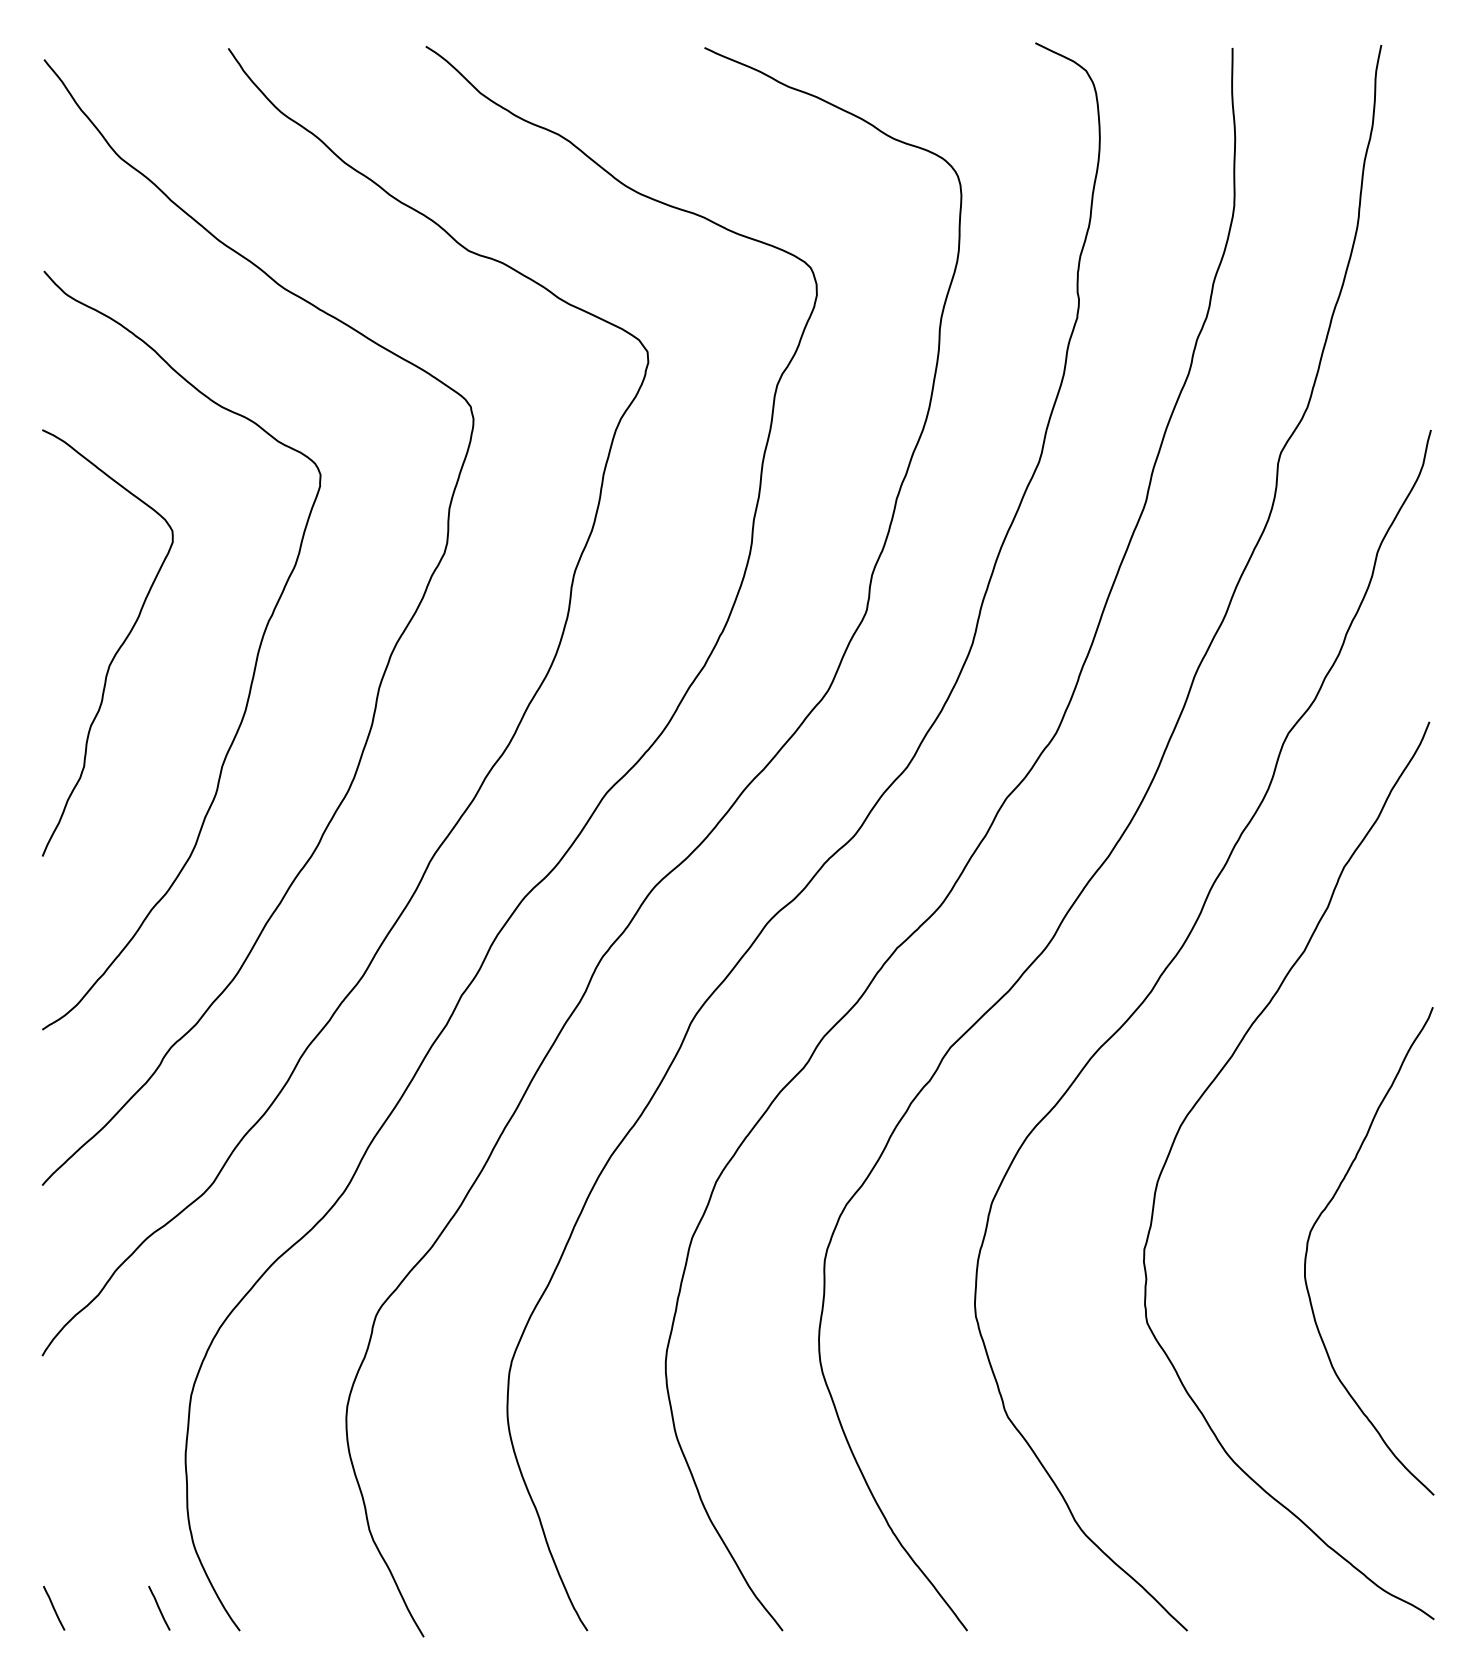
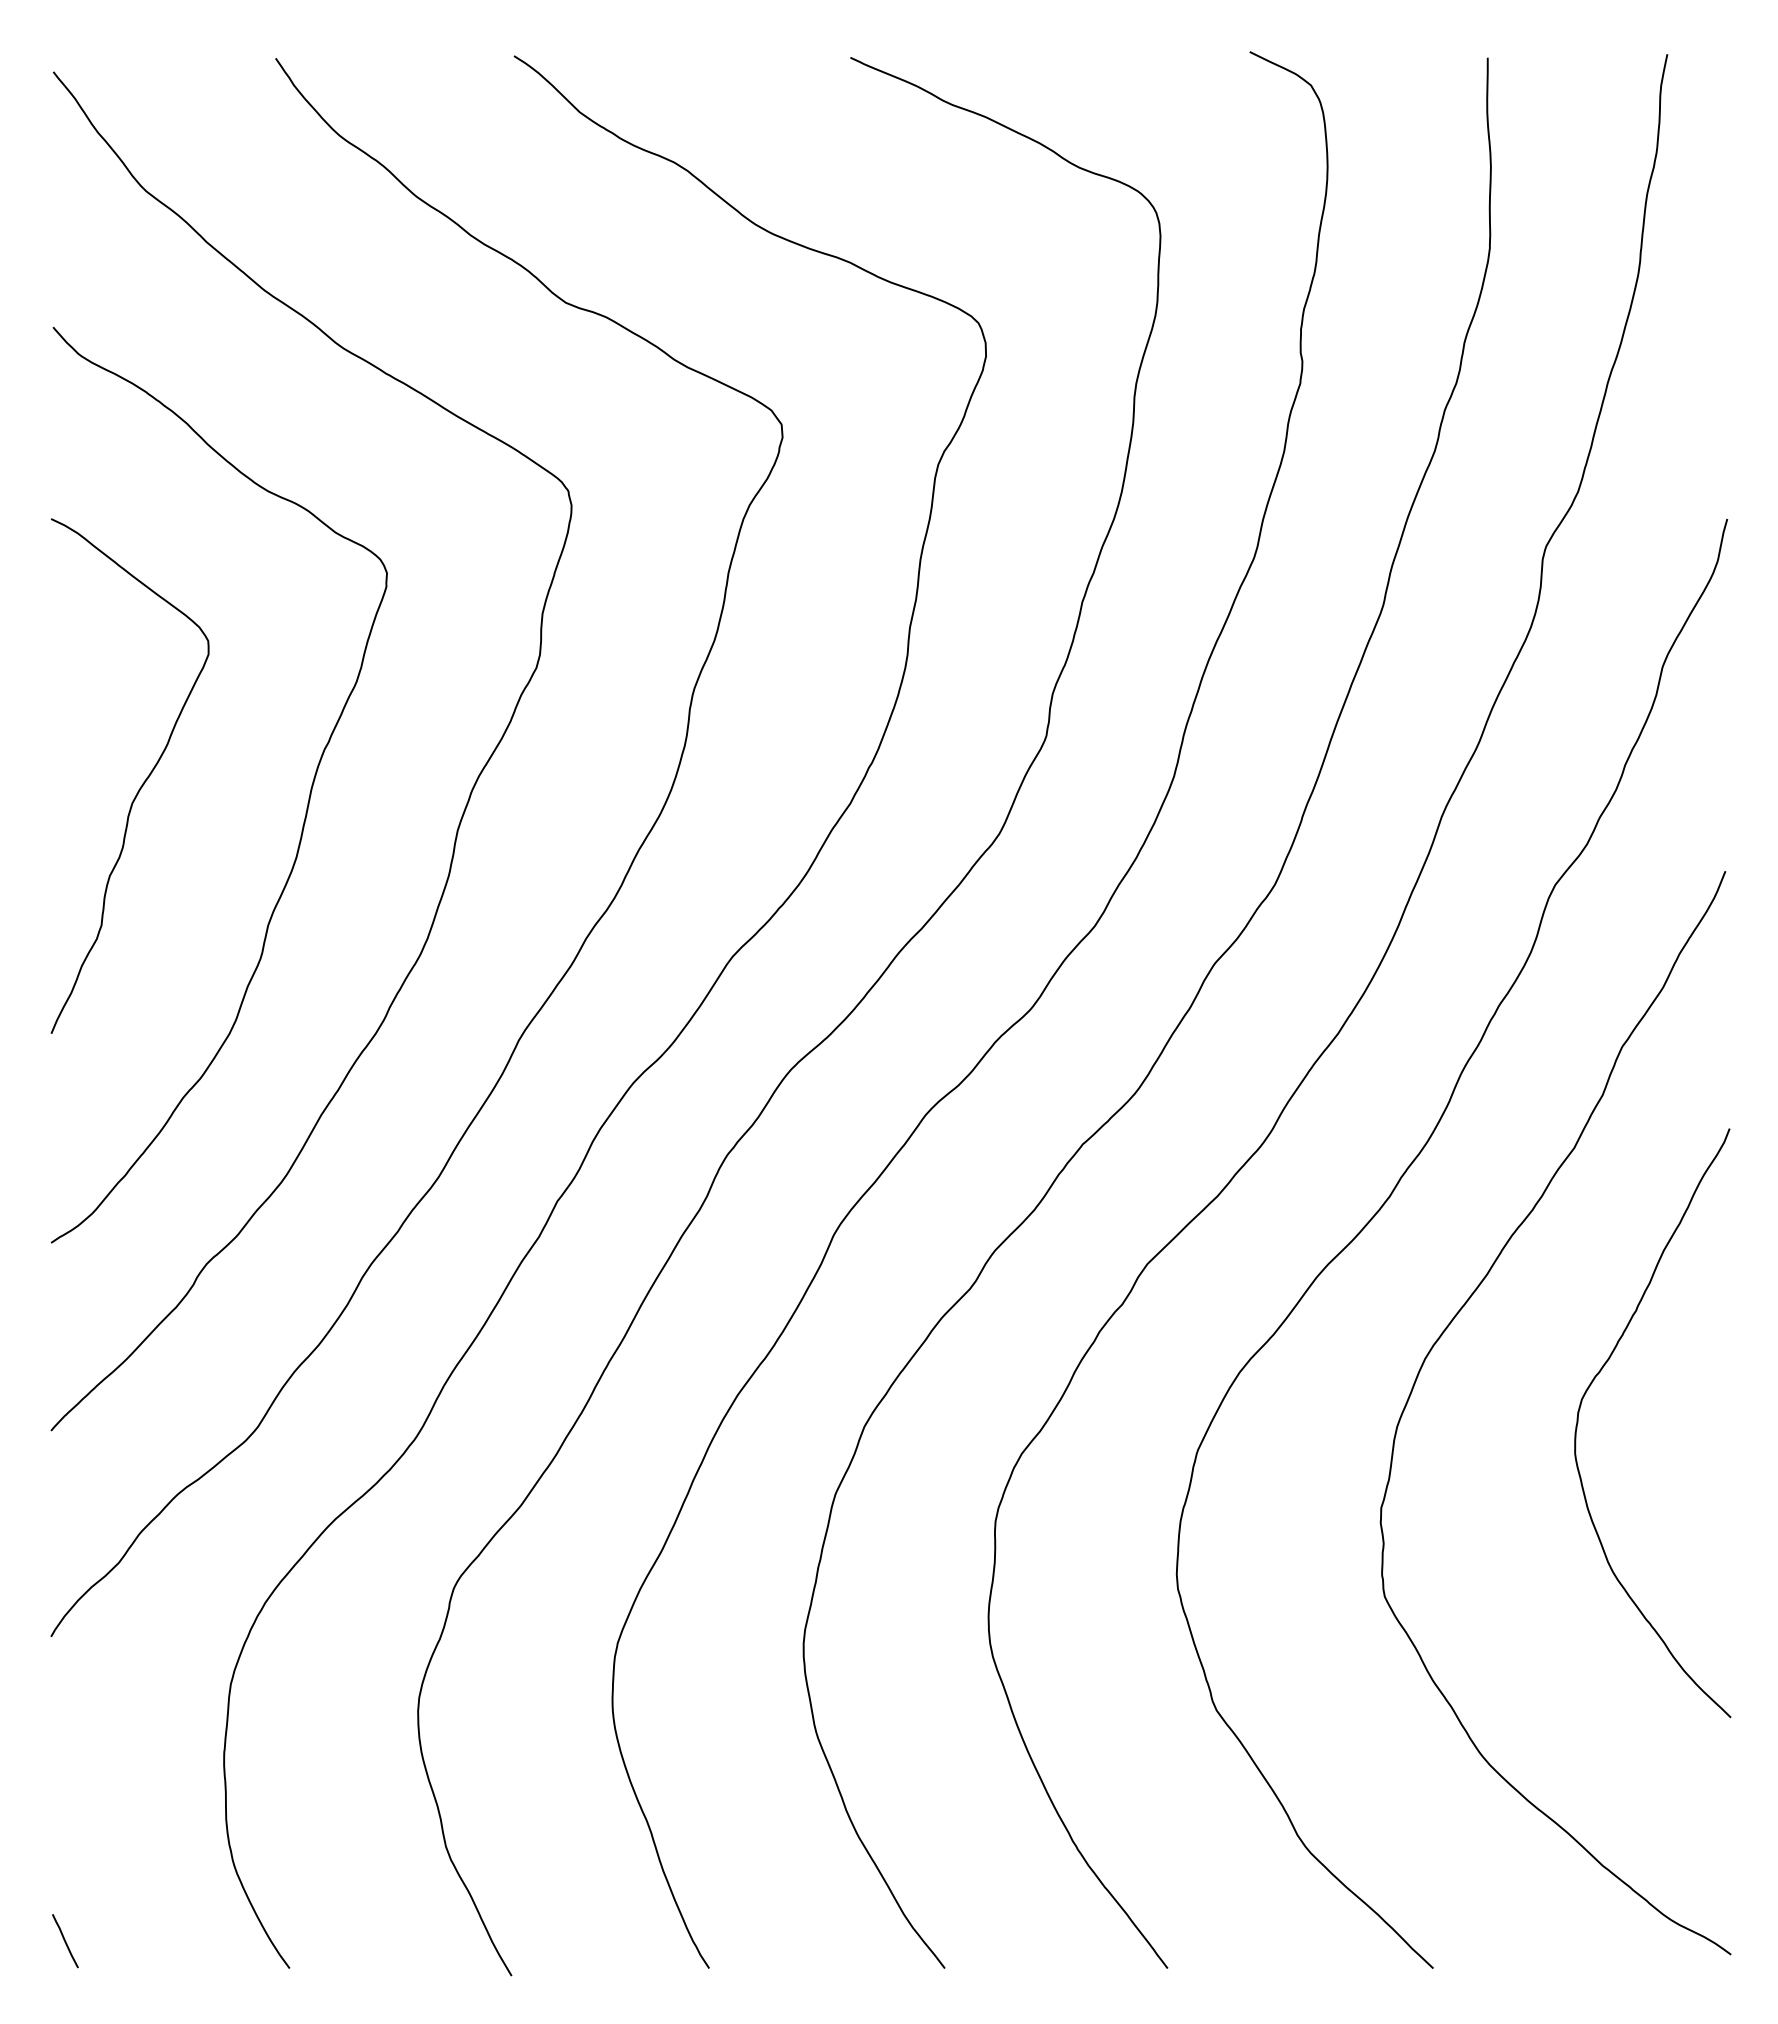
curve: (1319, 1218) -> (1592, 1383), moved
line: (159, 1608) -> (192, 1941), removed

